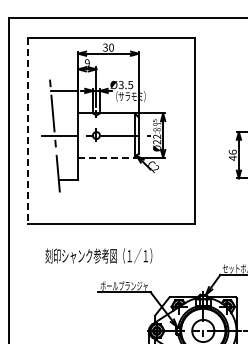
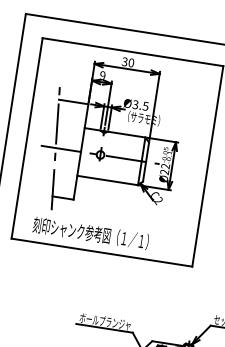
line: (27, 131) -> (26, 139), dashed -> solid
line: (107, 157) -> (108, 180), dashed -> solid
text: (98, 255) -> (90, 232), moved

